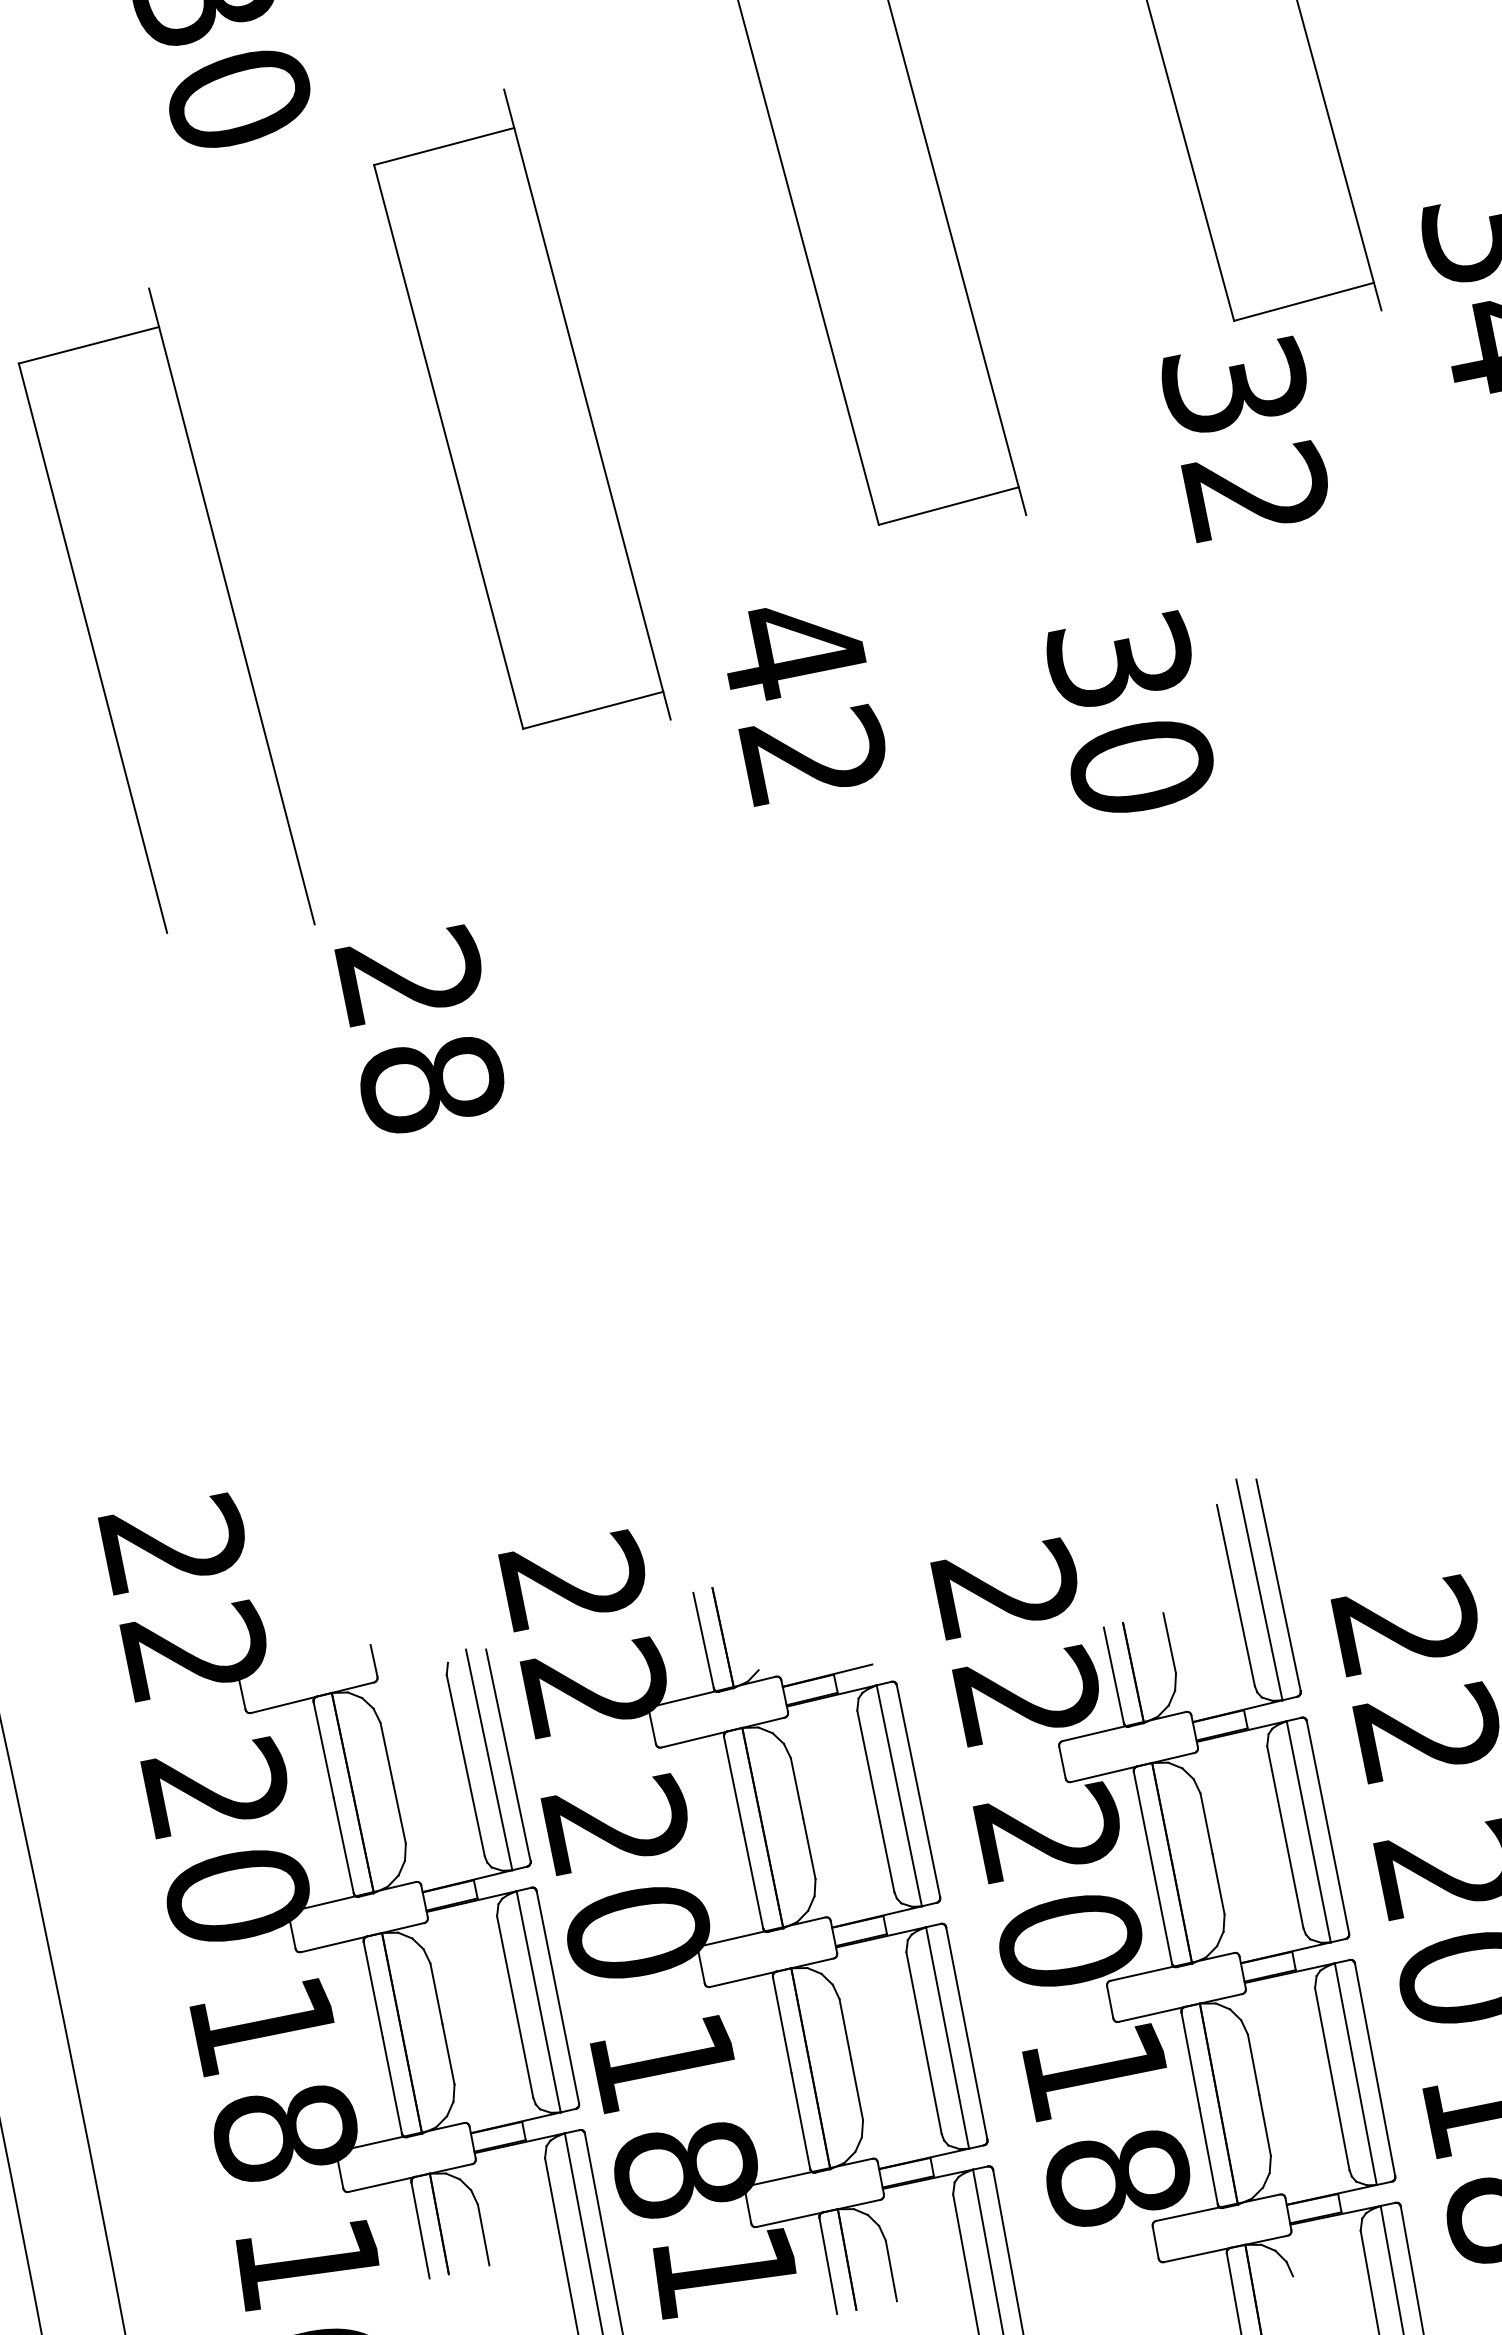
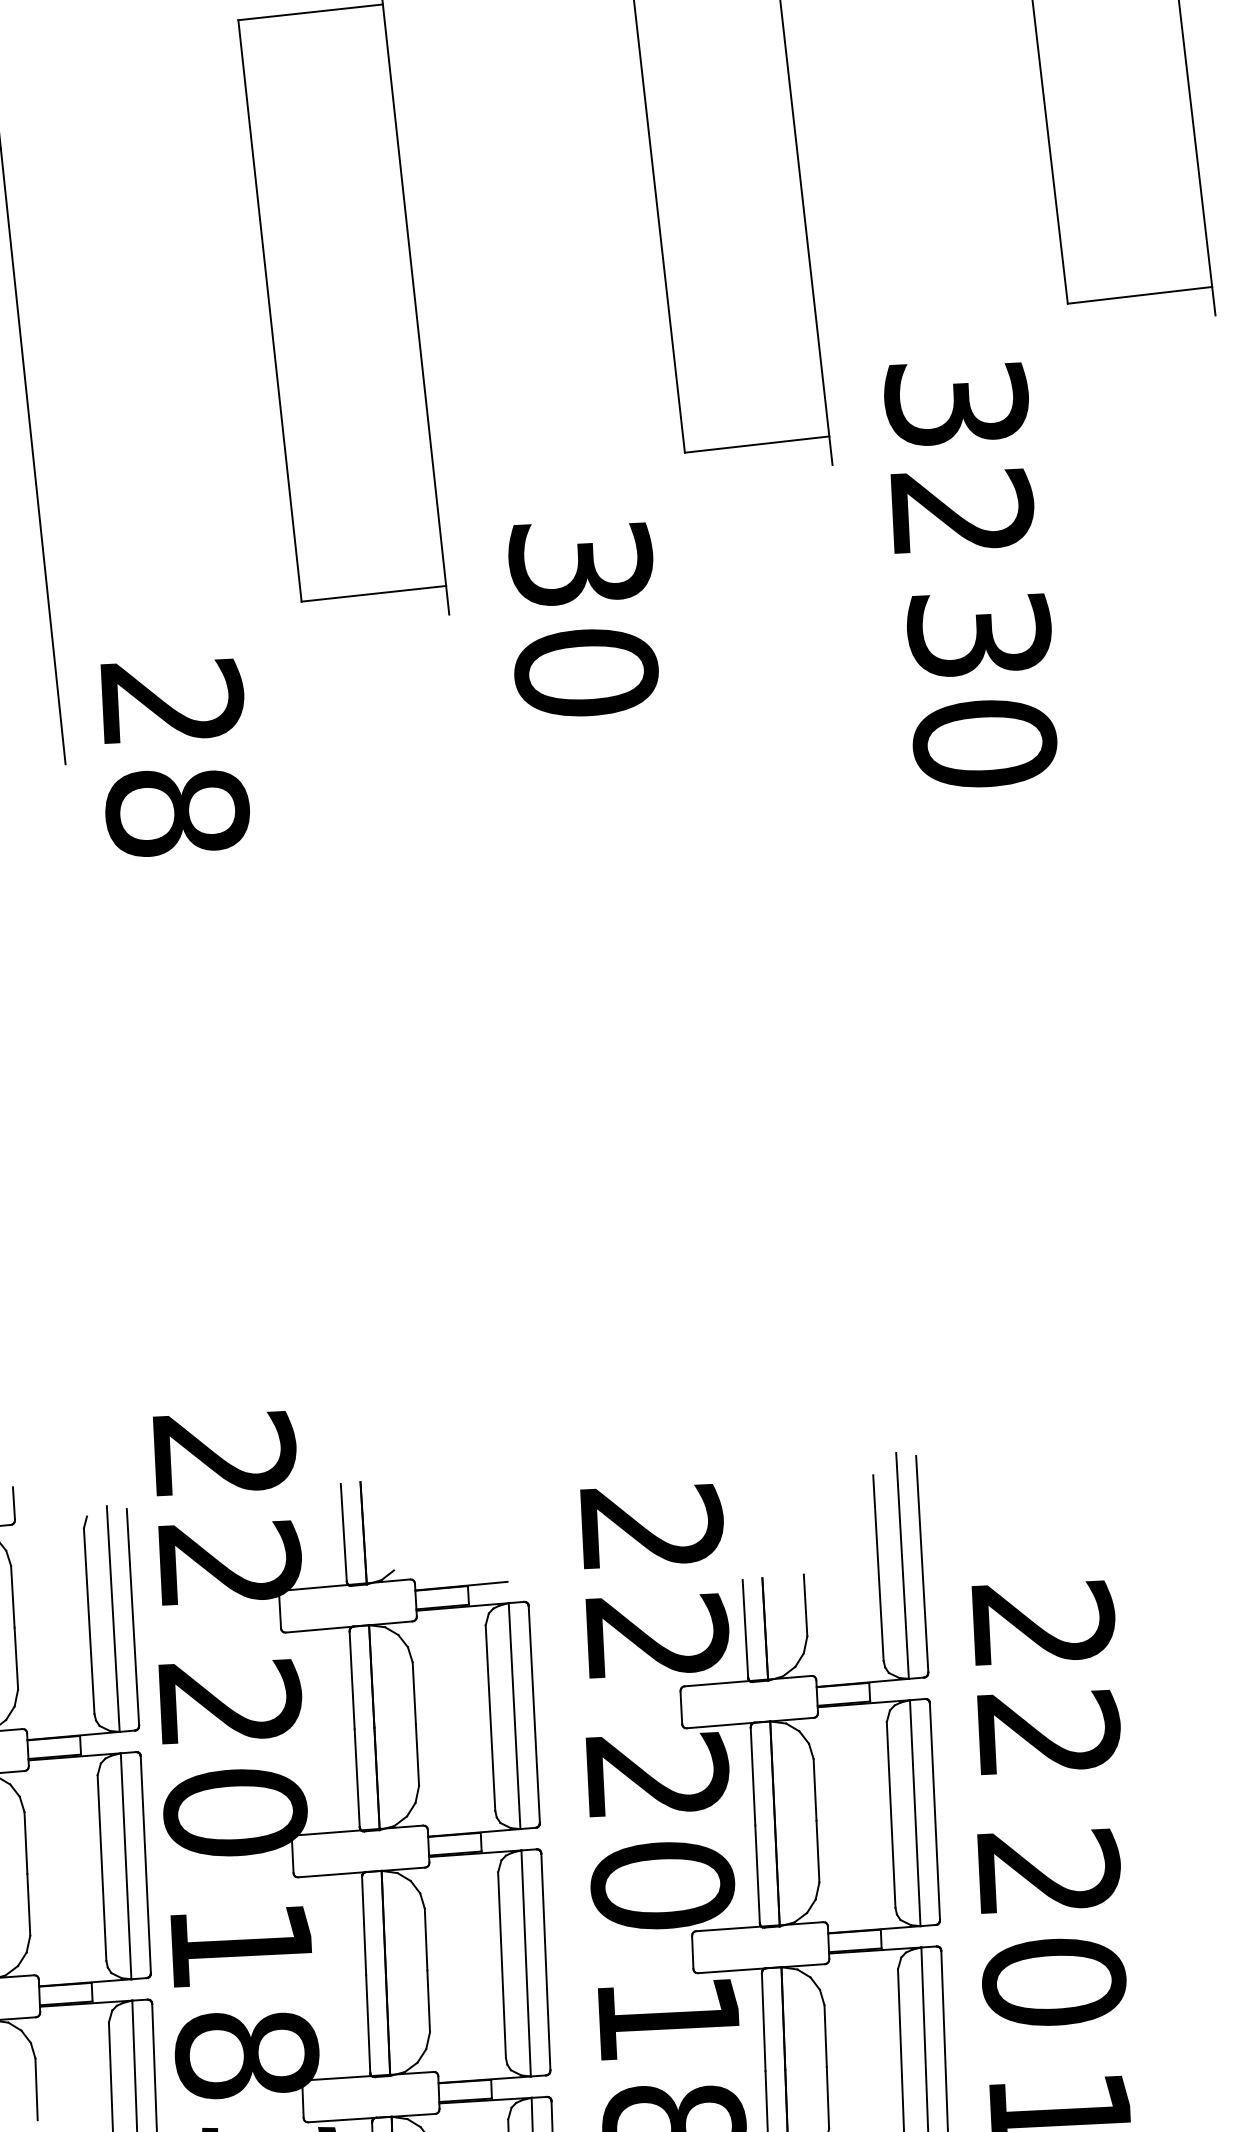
text: (1244, 439) -> (957, 458), moved
text: (802, 702) -> (582, 617), 42 -> 30
text: (1129, 711) -> (980, 686), moved
text: (419, 1028) -> (173, 755), moved

